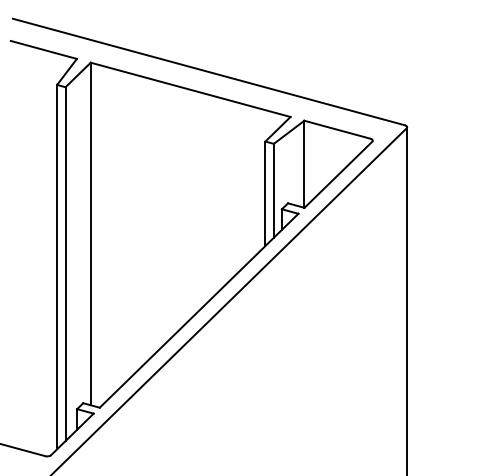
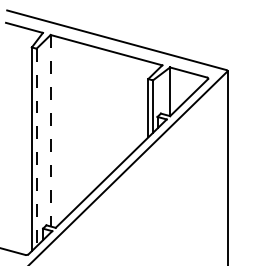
line: (90, 233) -> (50, 130), solid -> dashed
line: (65, 263) -> (36, 147), solid -> dashed

